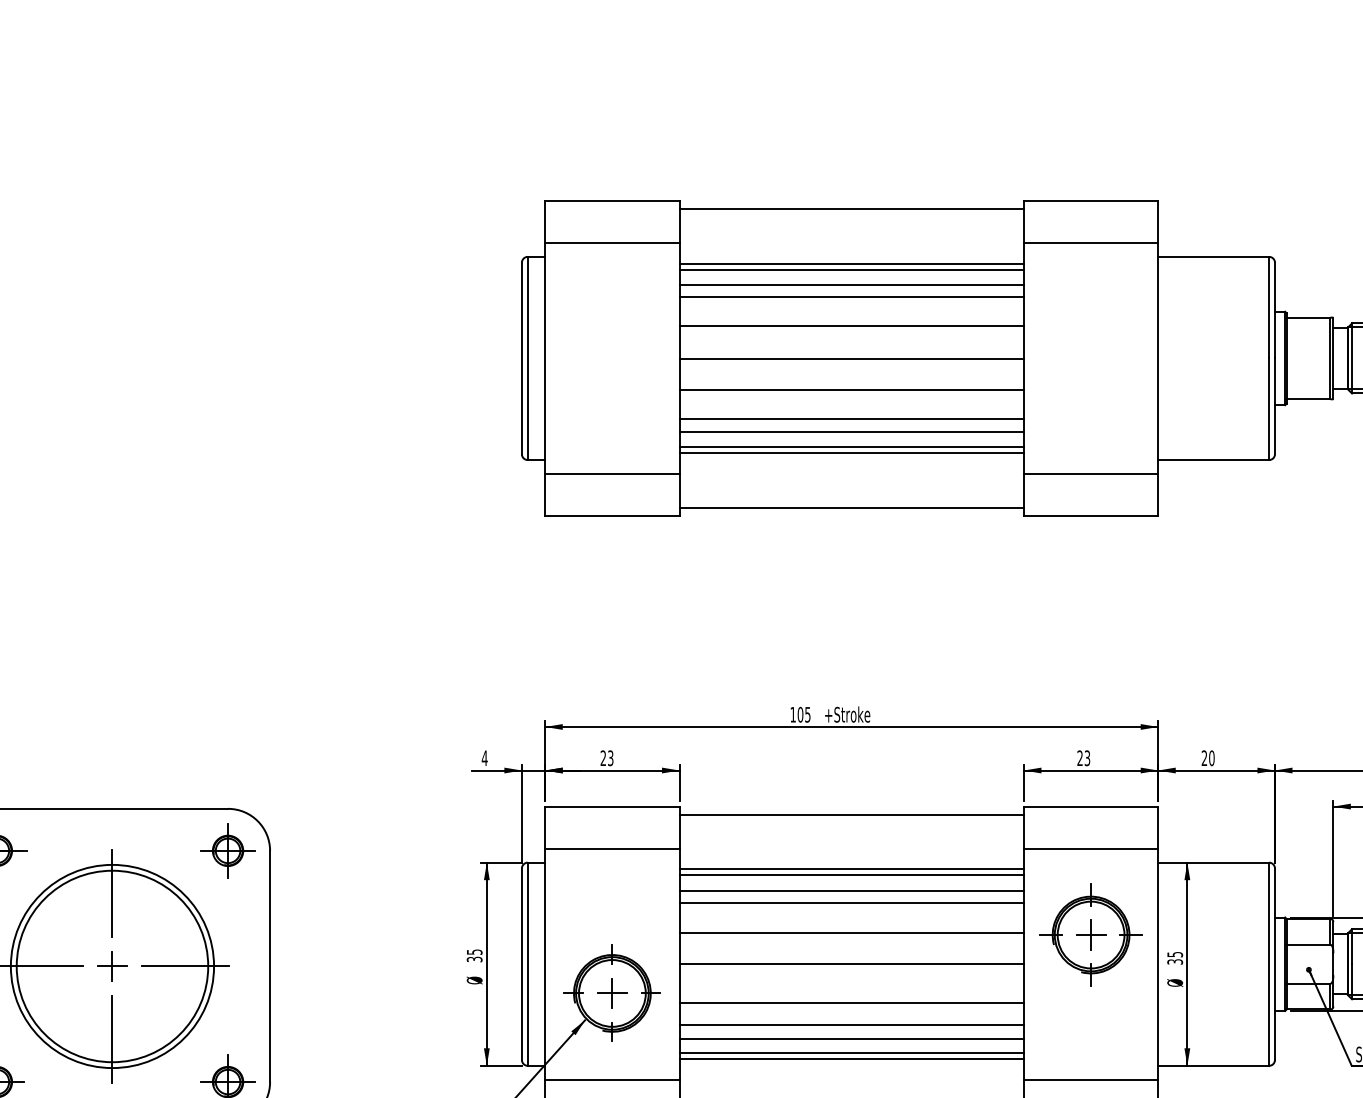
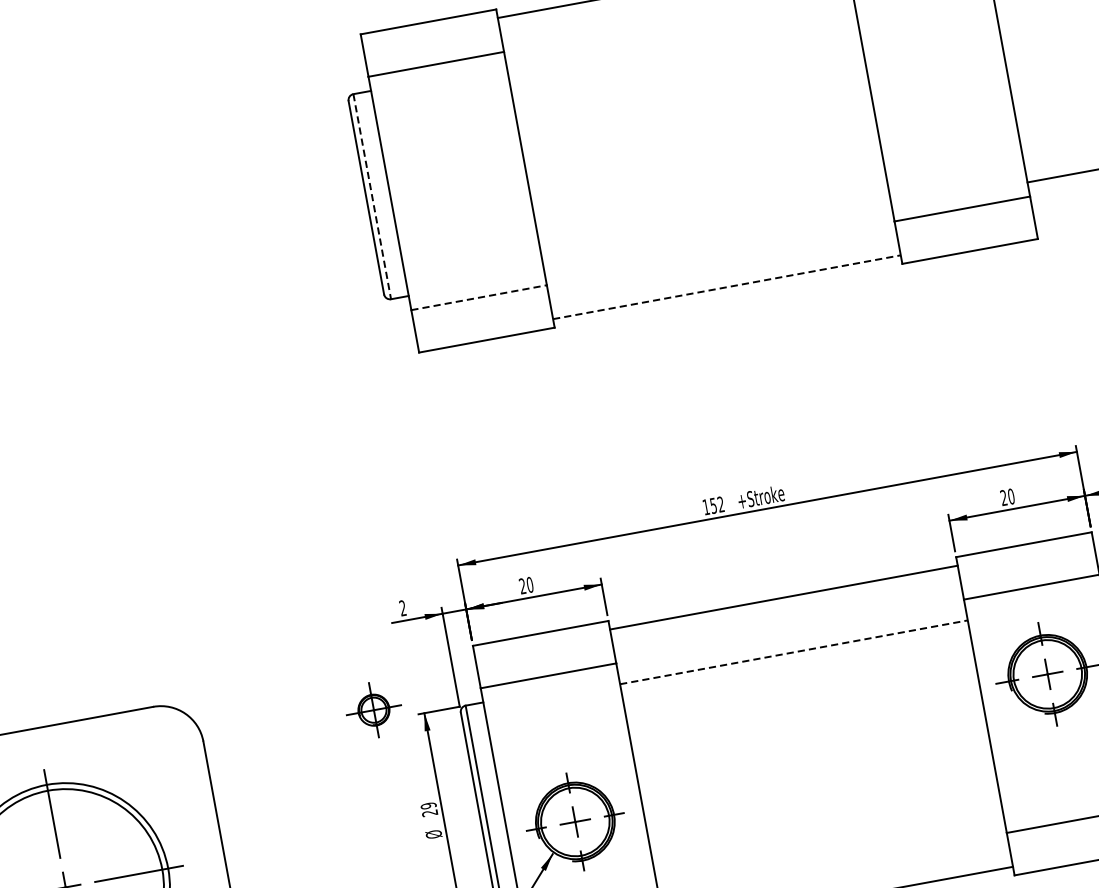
line: (851, 263) -> (681, 40), removed
line: (851, 269) -> (682, 46), removed
line: (851, 284) -> (685, 62), removed
line: (851, 297) -> (687, 75), removed
line: (851, 326) -> (693, 104), removed
line: (527, 358) -> (372, 196), solid -> dashed
line: (851, 358) -> (699, 136), removed
line: (851, 390) -> (704, 169), removed
line: (851, 419) -> (710, 198), removed
line: (851, 432) -> (712, 211), removed
line: (851, 447) -> (715, 226), removed
line: (851, 453) -> (716, 232), removed
line: (612, 474) -> (479, 298), solid -> dashed
line: (852, 507) -> (727, 286), solid -> dashed
text: (803, 714) -> (716, 505), 105 -> 152
text: (484, 757) -> (402, 607), 4 -> 2
text: (610, 758) -> (529, 585), 23 -> 20
text: (1087, 758) -> (1011, 496), 23 -> 20
part: (227, 850) -> (373, 709), moved
line: (852, 869) -> (794, 652), solid -> dashed
line: (851, 875) -> (794, 658), removed
line: (851, 890) -> (797, 673), removed
line: (851, 903) -> (800, 686), removed
line: (851, 932) -> (805, 716), removed
text: (474, 955) -> (429, 809), 35 -> 29
line: (851, 964) -> (811, 748), removed
line: (851, 1002) -> (818, 786), removed
line: (851, 1025) -> (822, 810), removed
line: (851, 1038) -> (825, 823), removed
line: (851, 1053) -> (827, 838), removed
line: (851, 1059) -> (828, 844), removed

